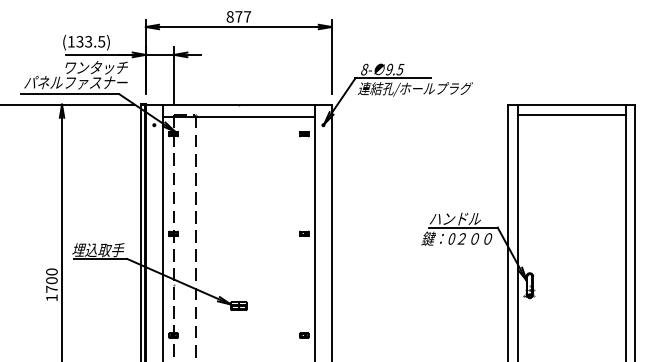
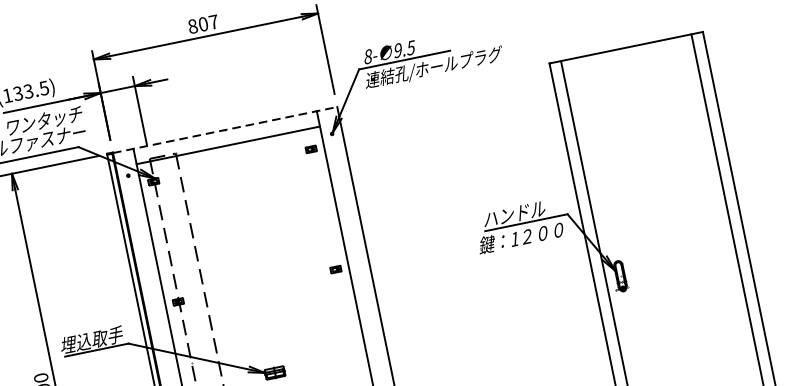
text: (238, 16) -> (202, 23), 877 -> 807
line: (239, 104) -> (225, 129), solid -> dashed
line: (571, 115) -> (628, 60), removed
text: (451, 238) -> (514, 238), 0 -> 1

